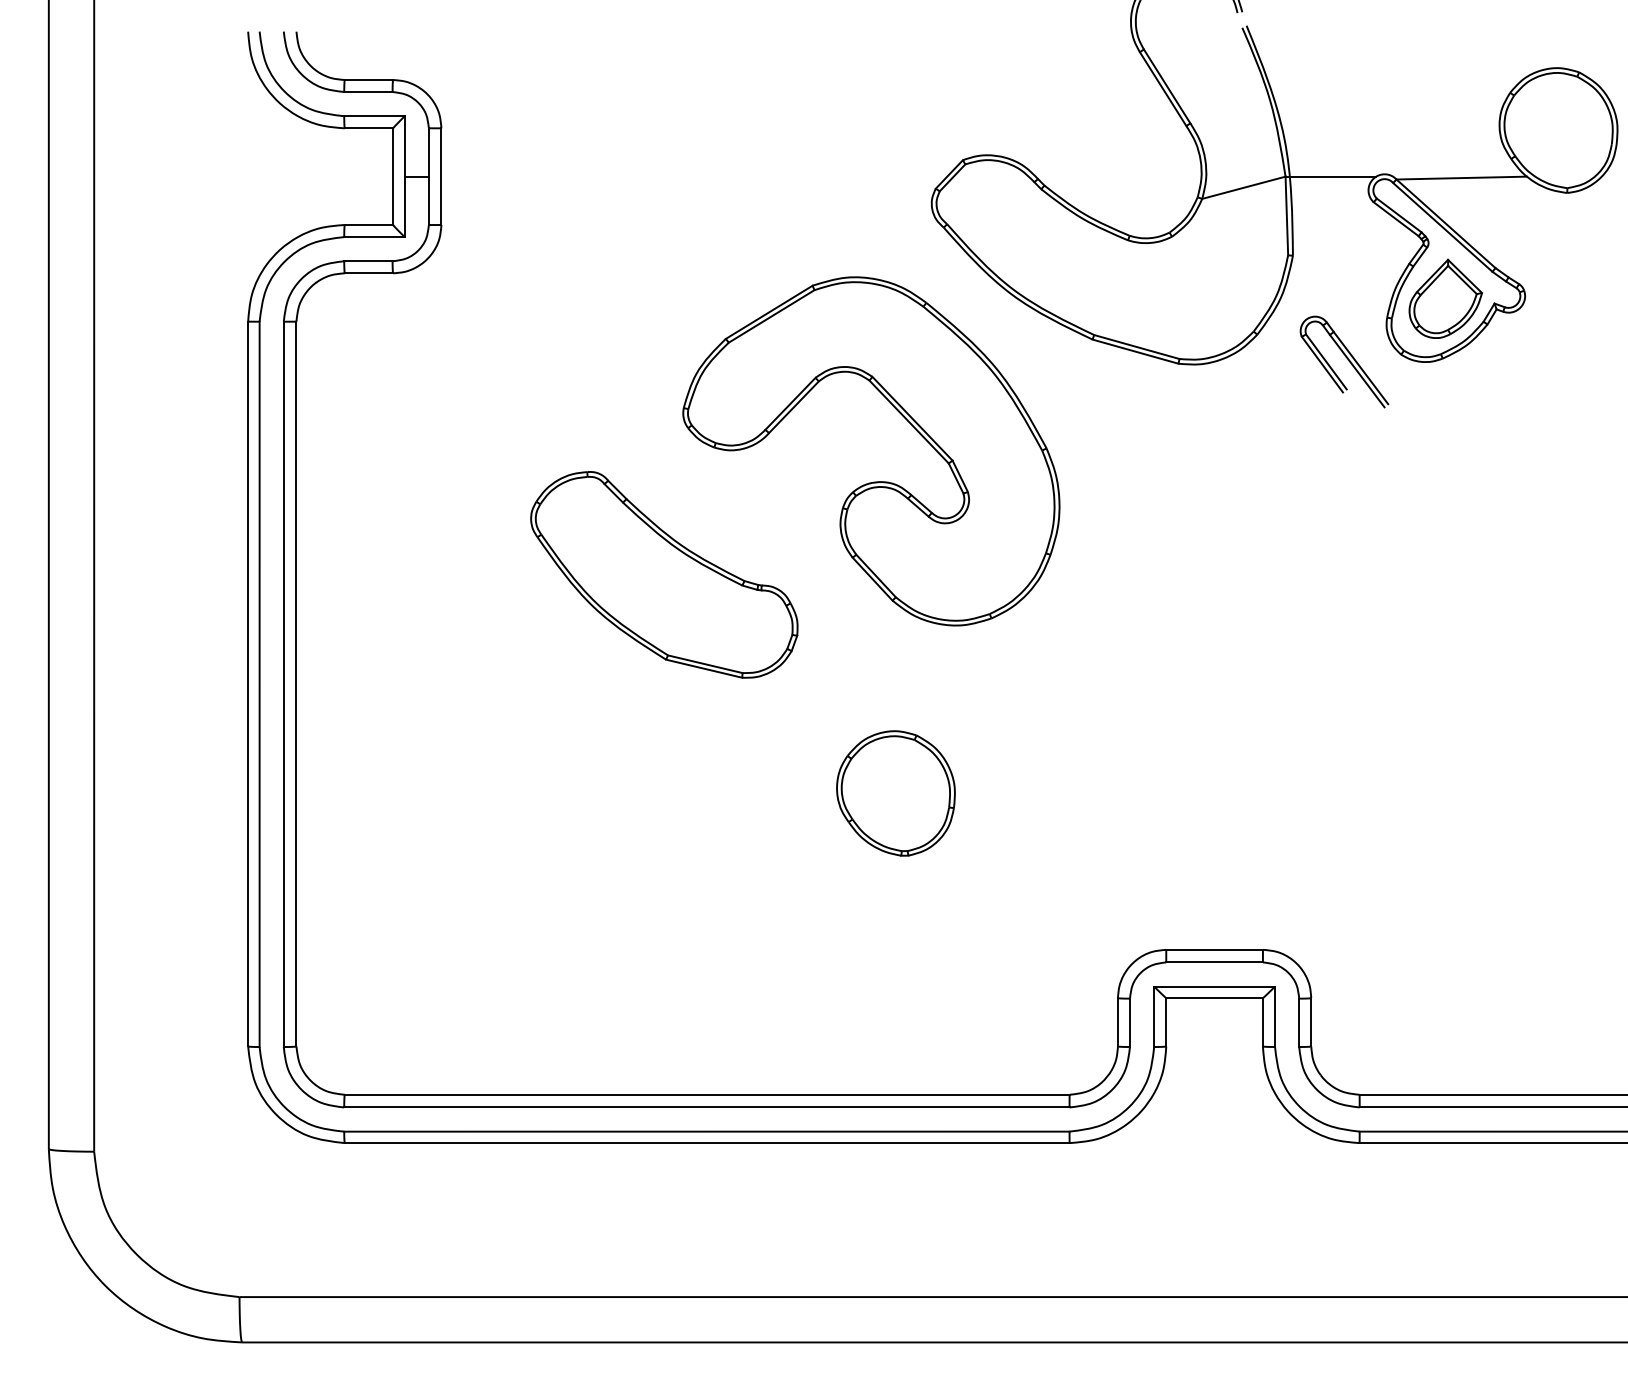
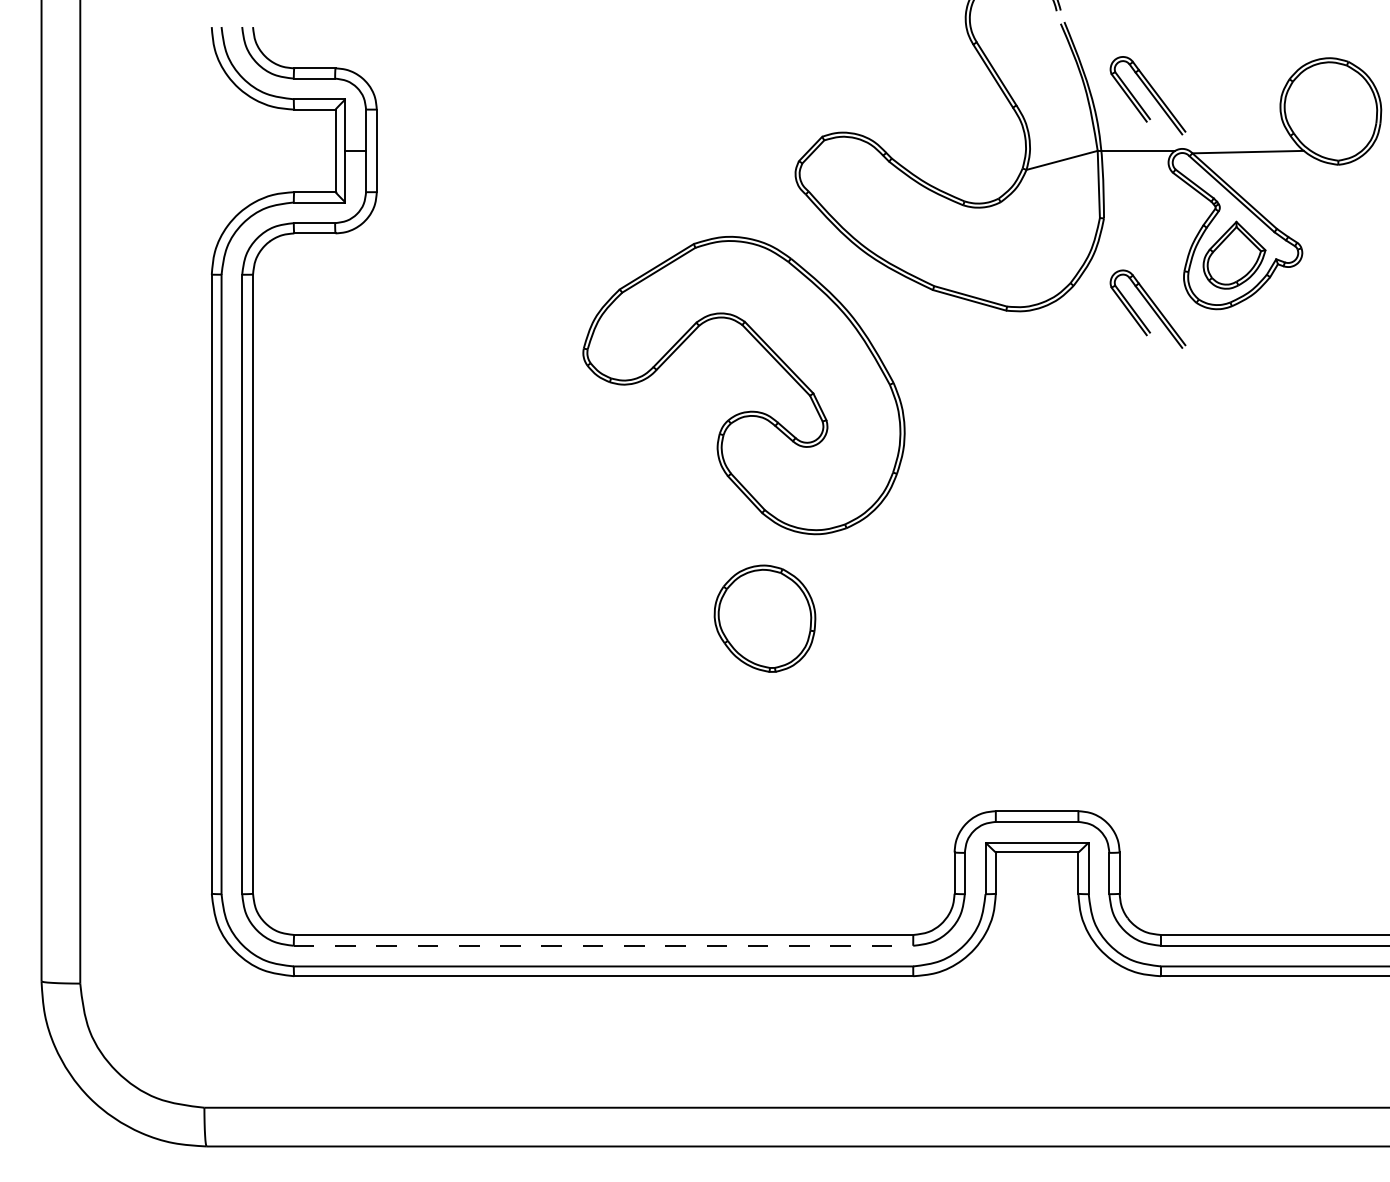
part: (1344, 111) -> (1148, 95), added
part: (664, 574) -> (567, 490), removed
part: (895, 793) -> (764, 618), moved
line: (706, 1107) -> (603, 945), solid -> dashed

